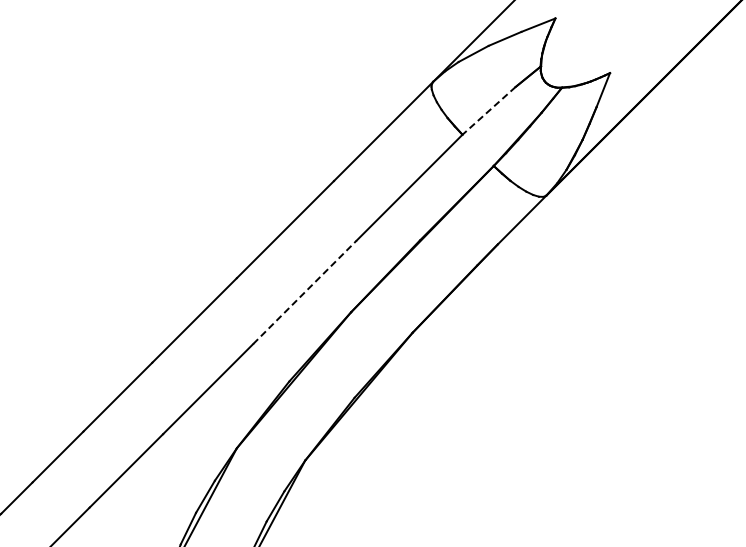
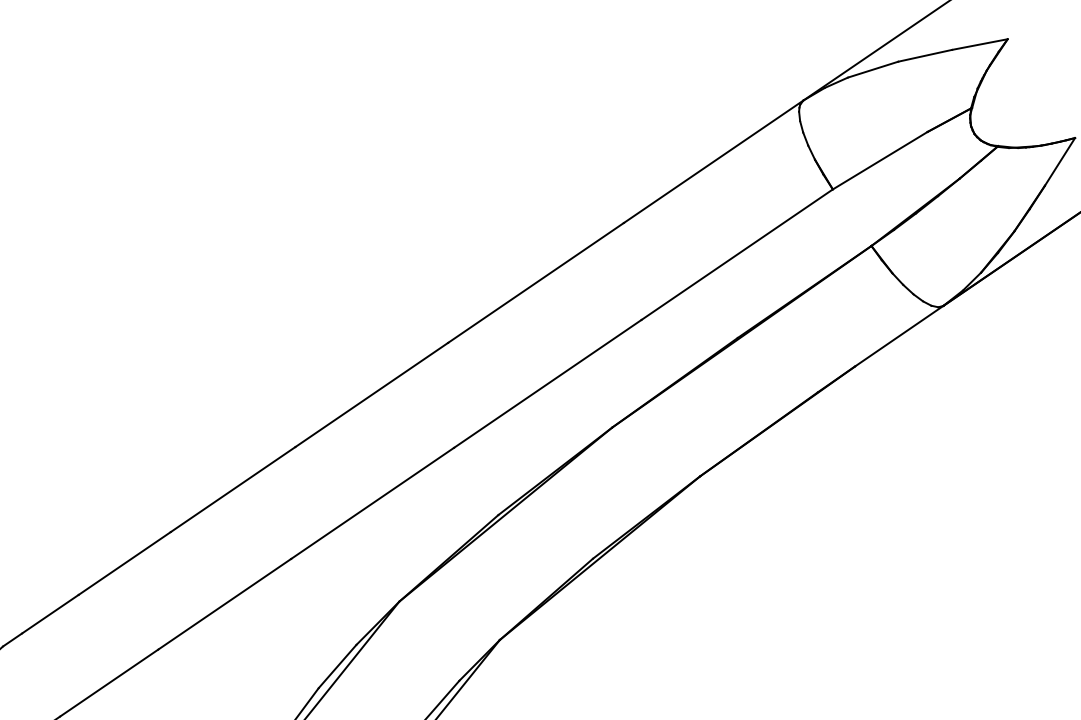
line: (489, 110) -> (880, 160), dashed -> solid
line: (305, 291) -> (548, 382), dashed -> solid

